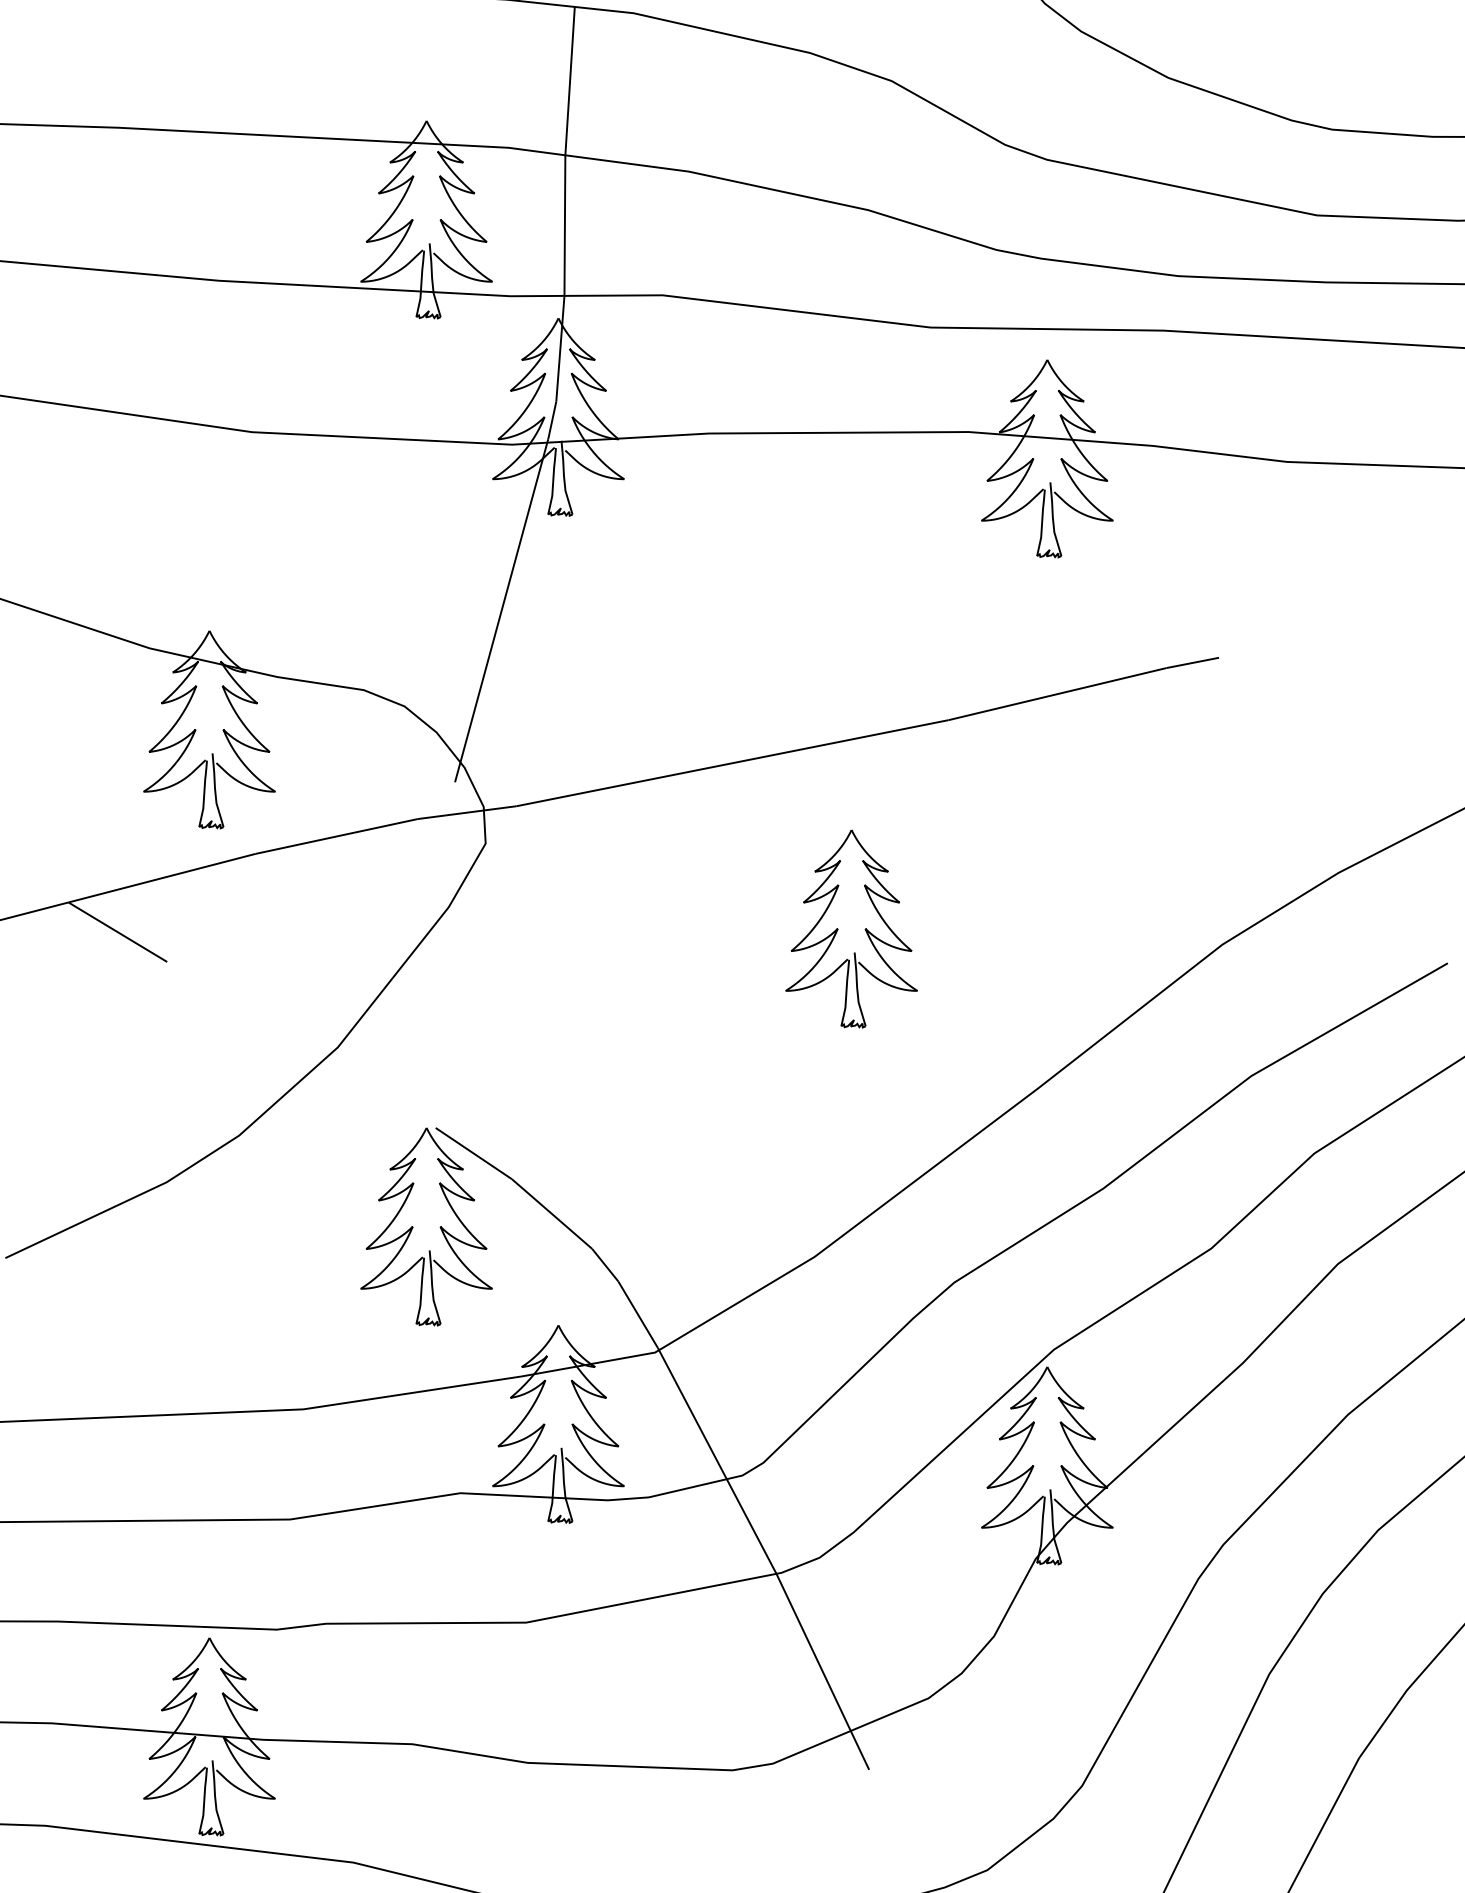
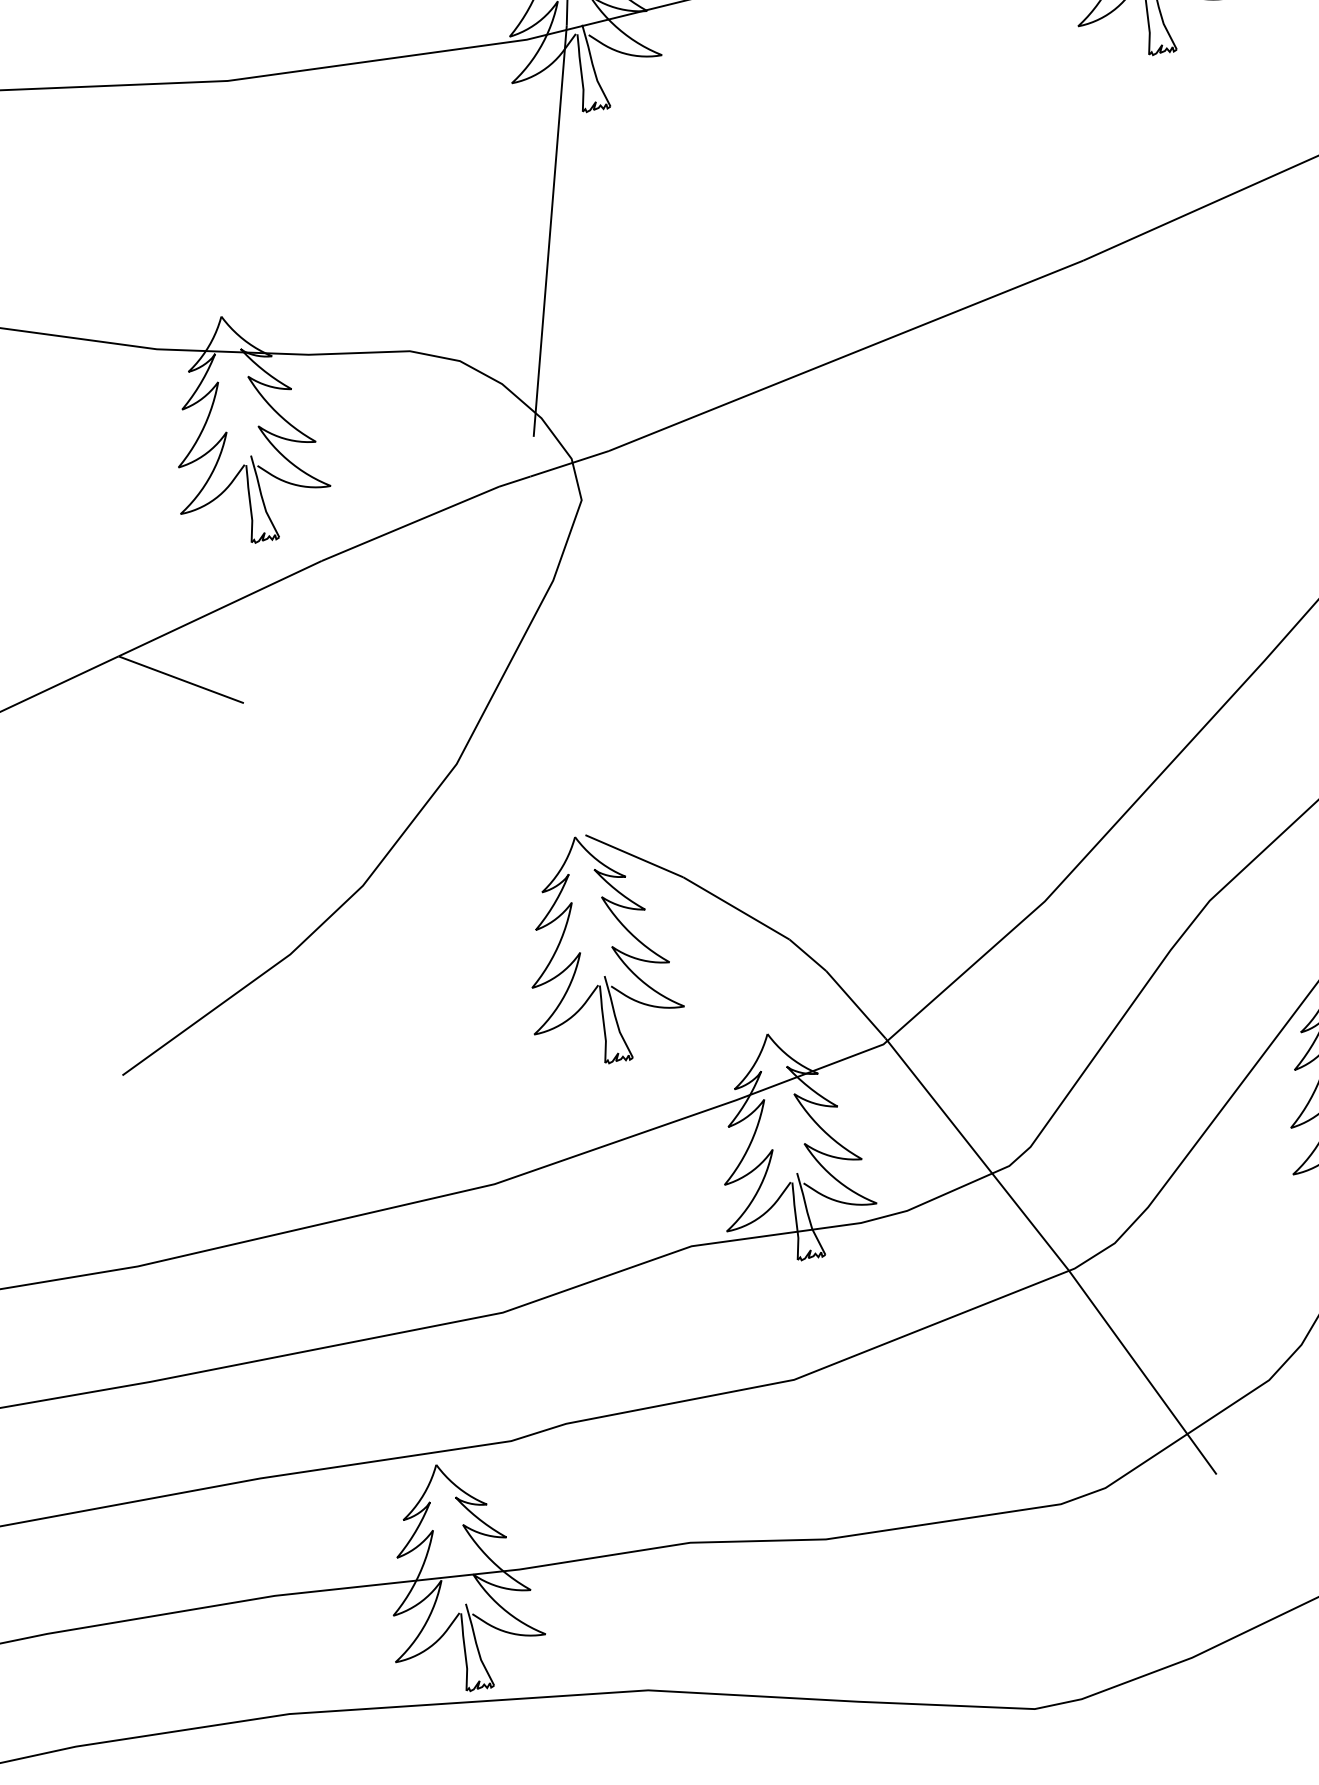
part: (838, 929) -> (1002, 522), removed

